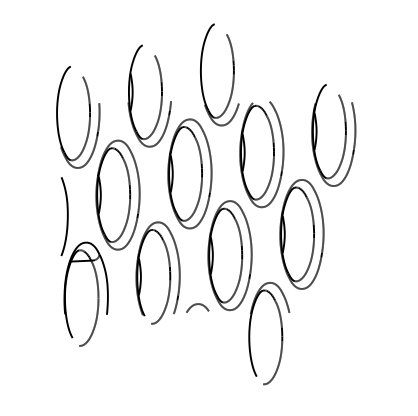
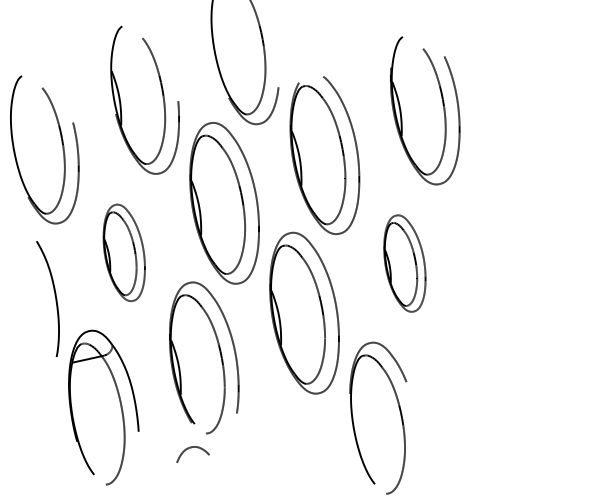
part: (117, 194) -> (123, 252), size x0.6
part: (301, 234) -> (404, 263), size x0.6
curve: (196, 305) -> (189, 449), moved

